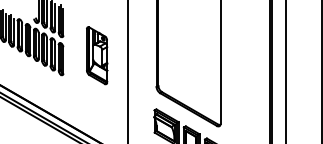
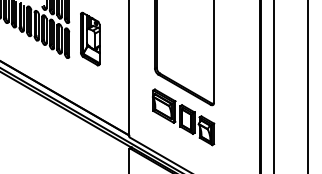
part: (97, 55) -> (90, 38), moved

